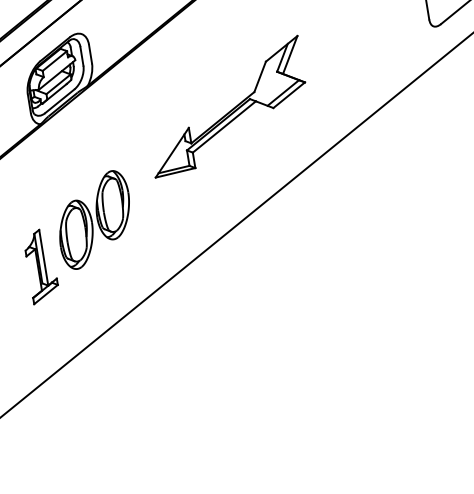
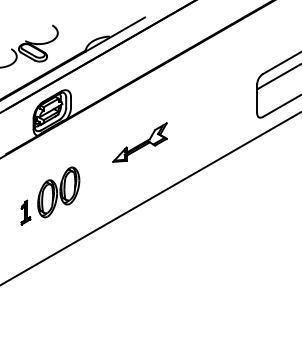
part: (225, 106) -> (139, 142), size x0.6
part: (40, 265) -> (25, 212), size x0.6

